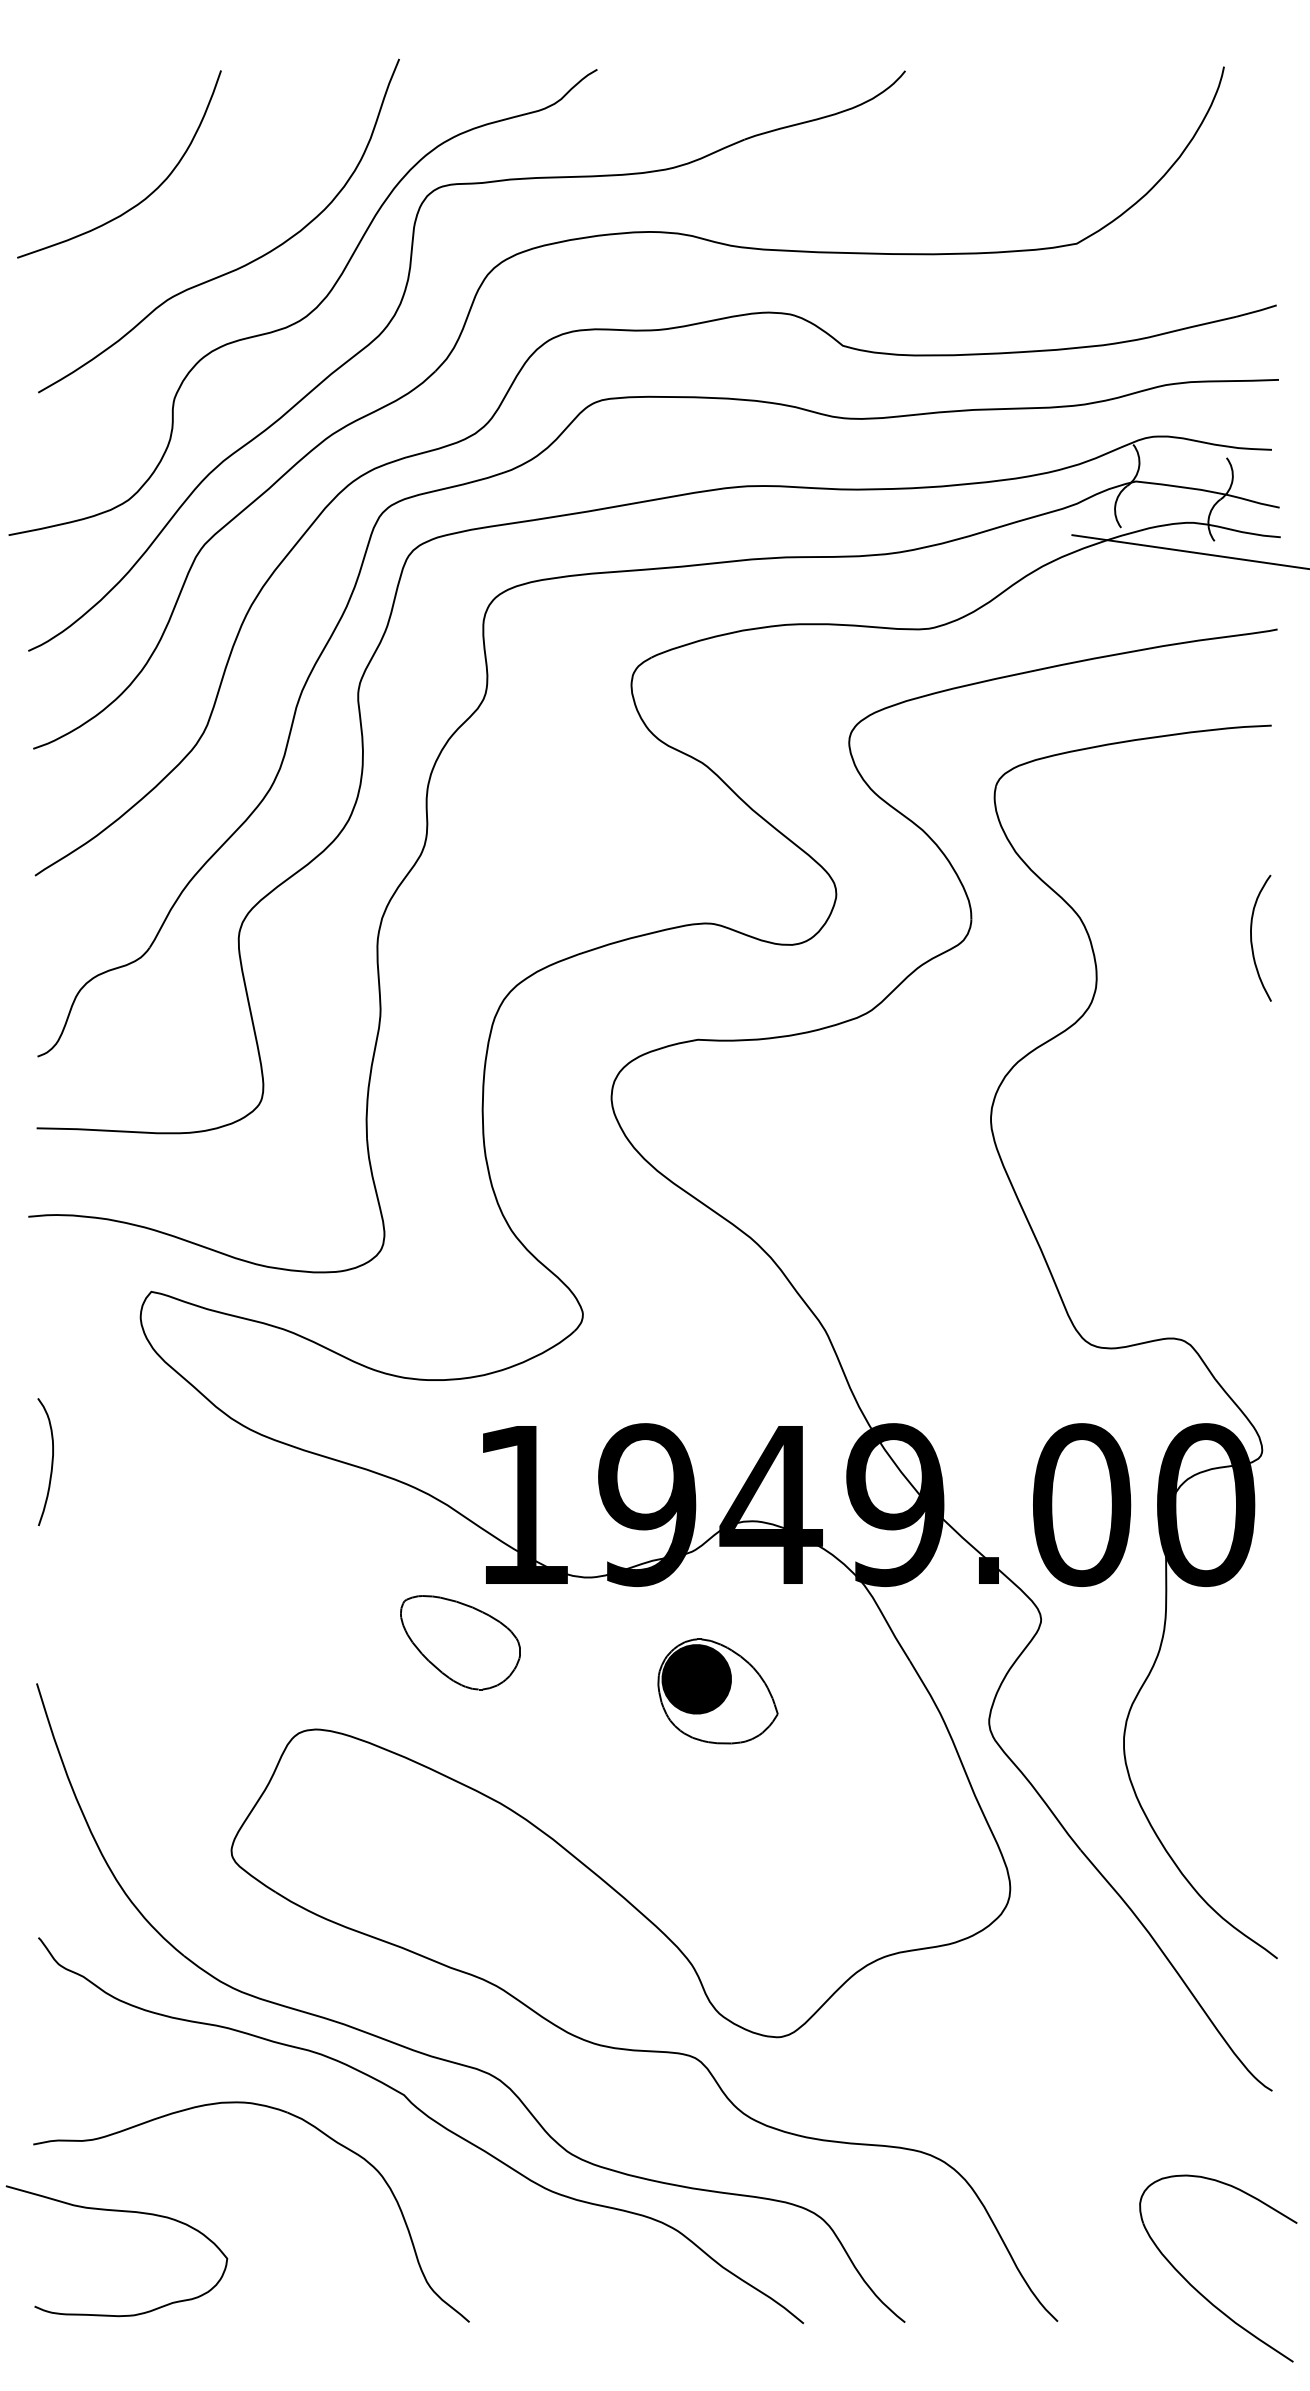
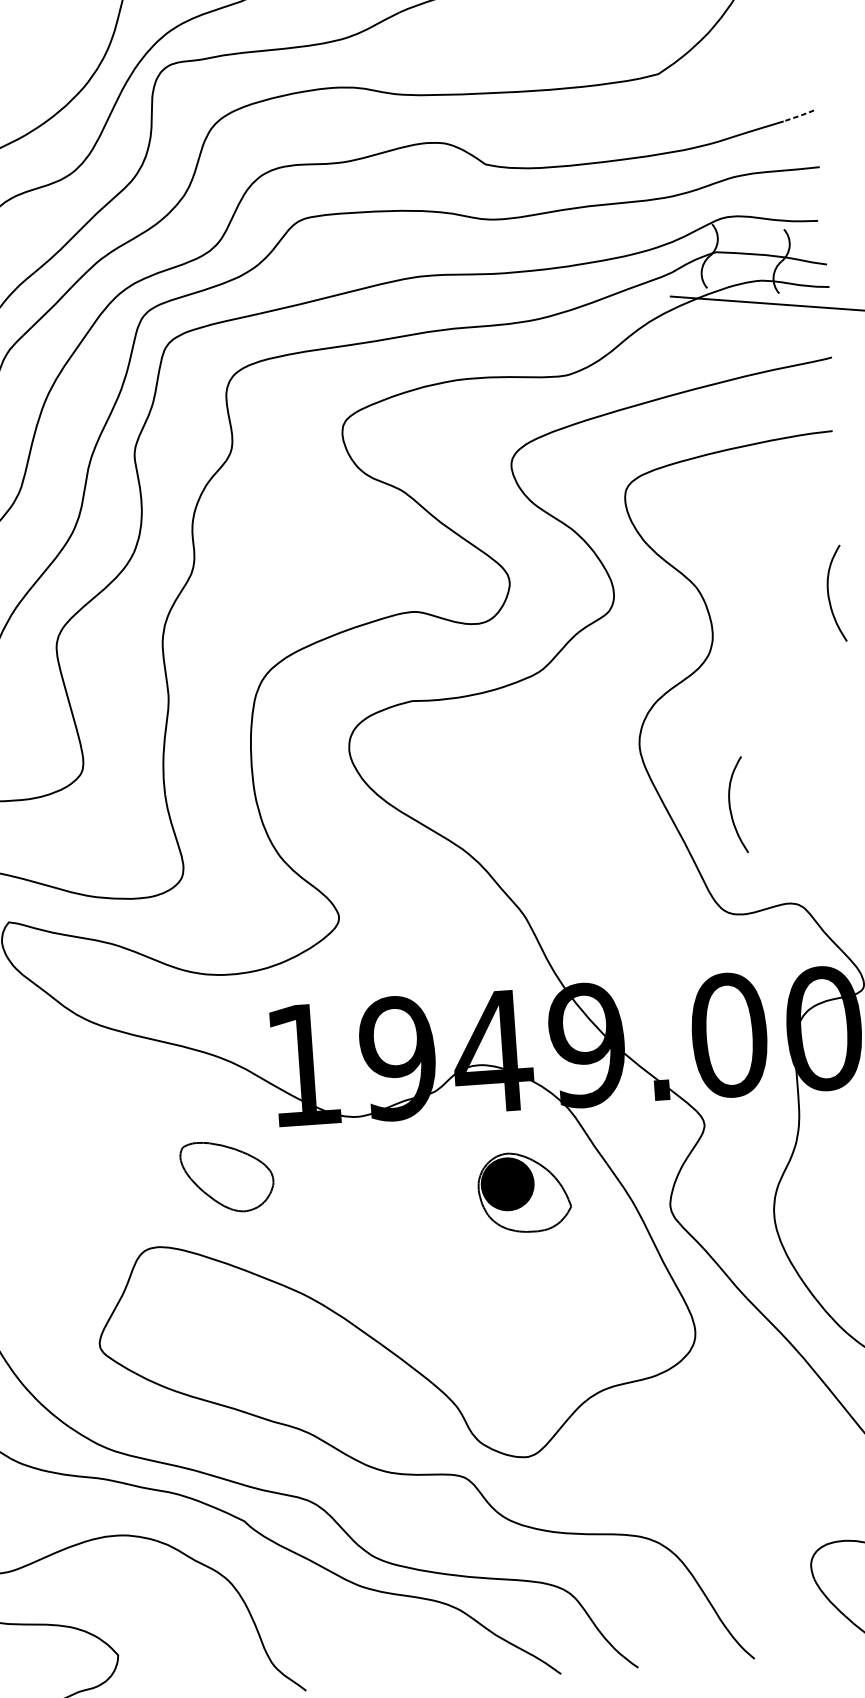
line: (1256, 311) -> (798, 116), solid -> dashed
curve: (1104, 1206) -> (730, 806), added
part: (460, 1642) -> (227, 1176), moved
part: (717, 1691) -> (524, 1192), moved

